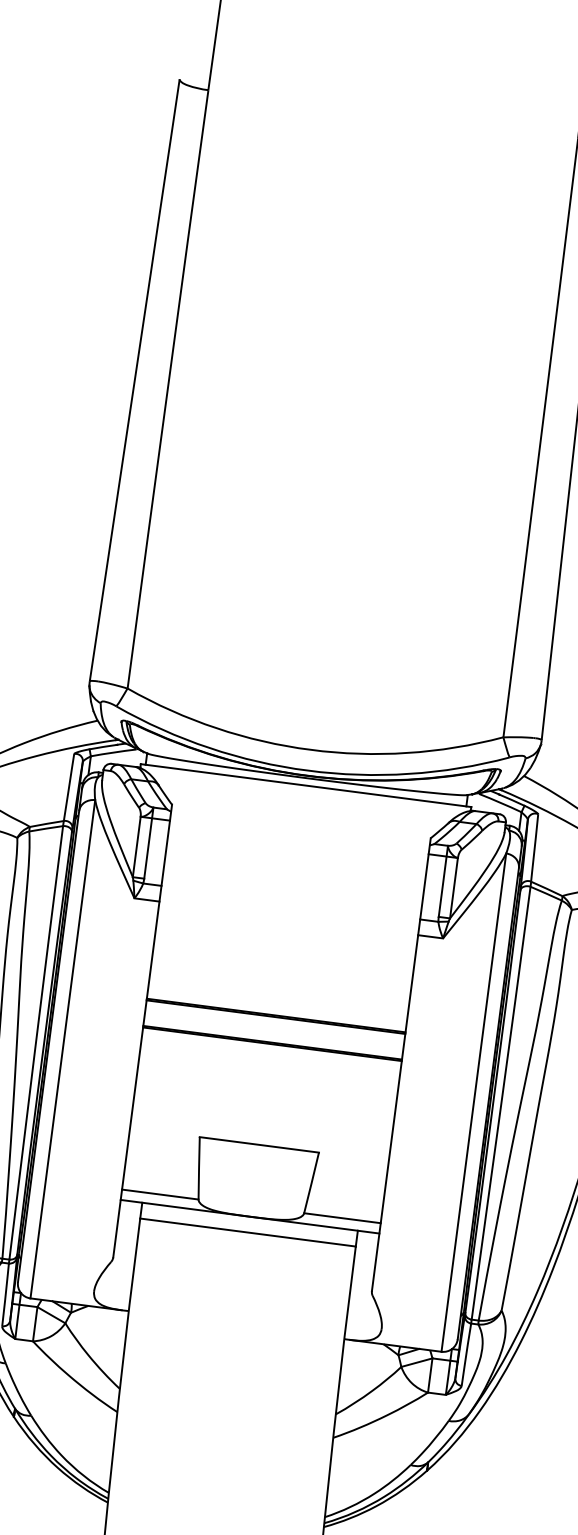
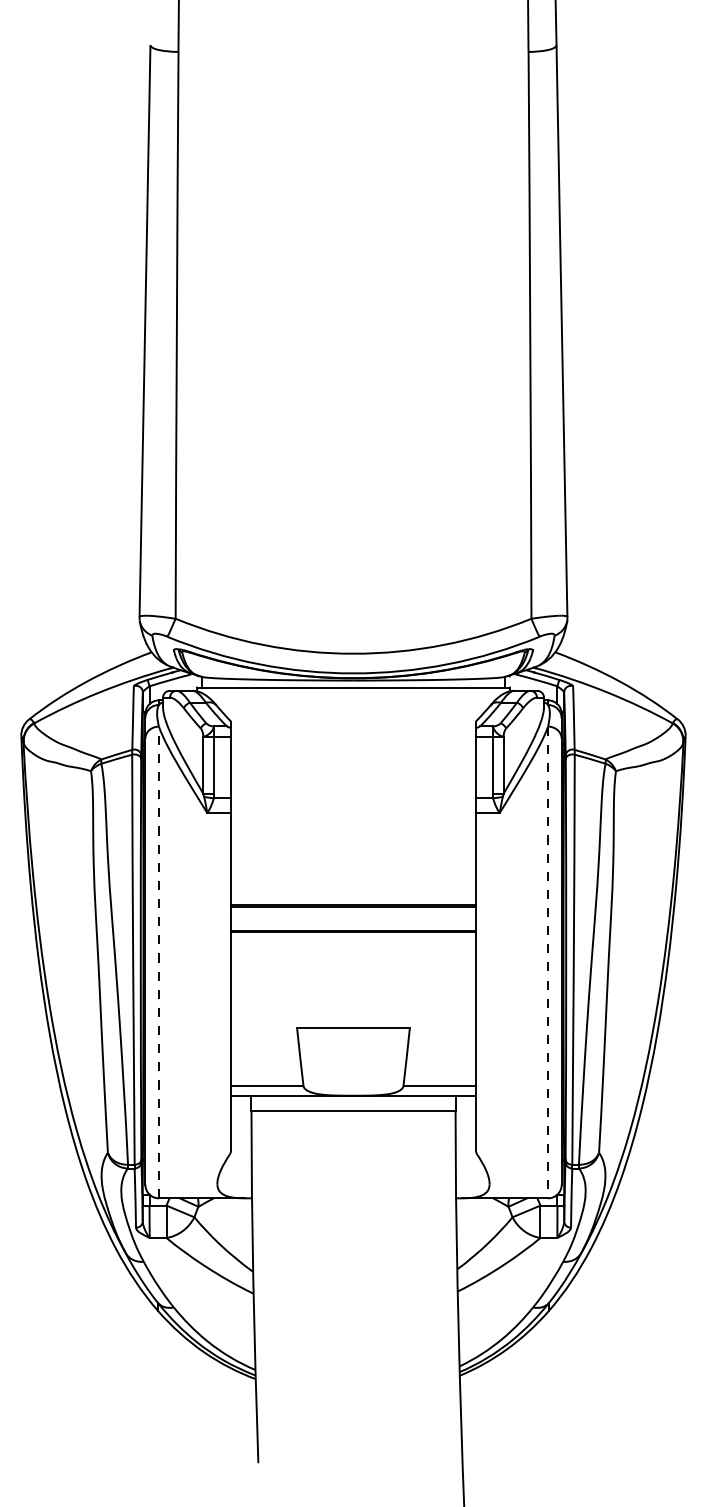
line: (62, 1049) -> (158, 962), solid -> dashed
line: (474, 1102) -> (548, 962), solid -> dashed

